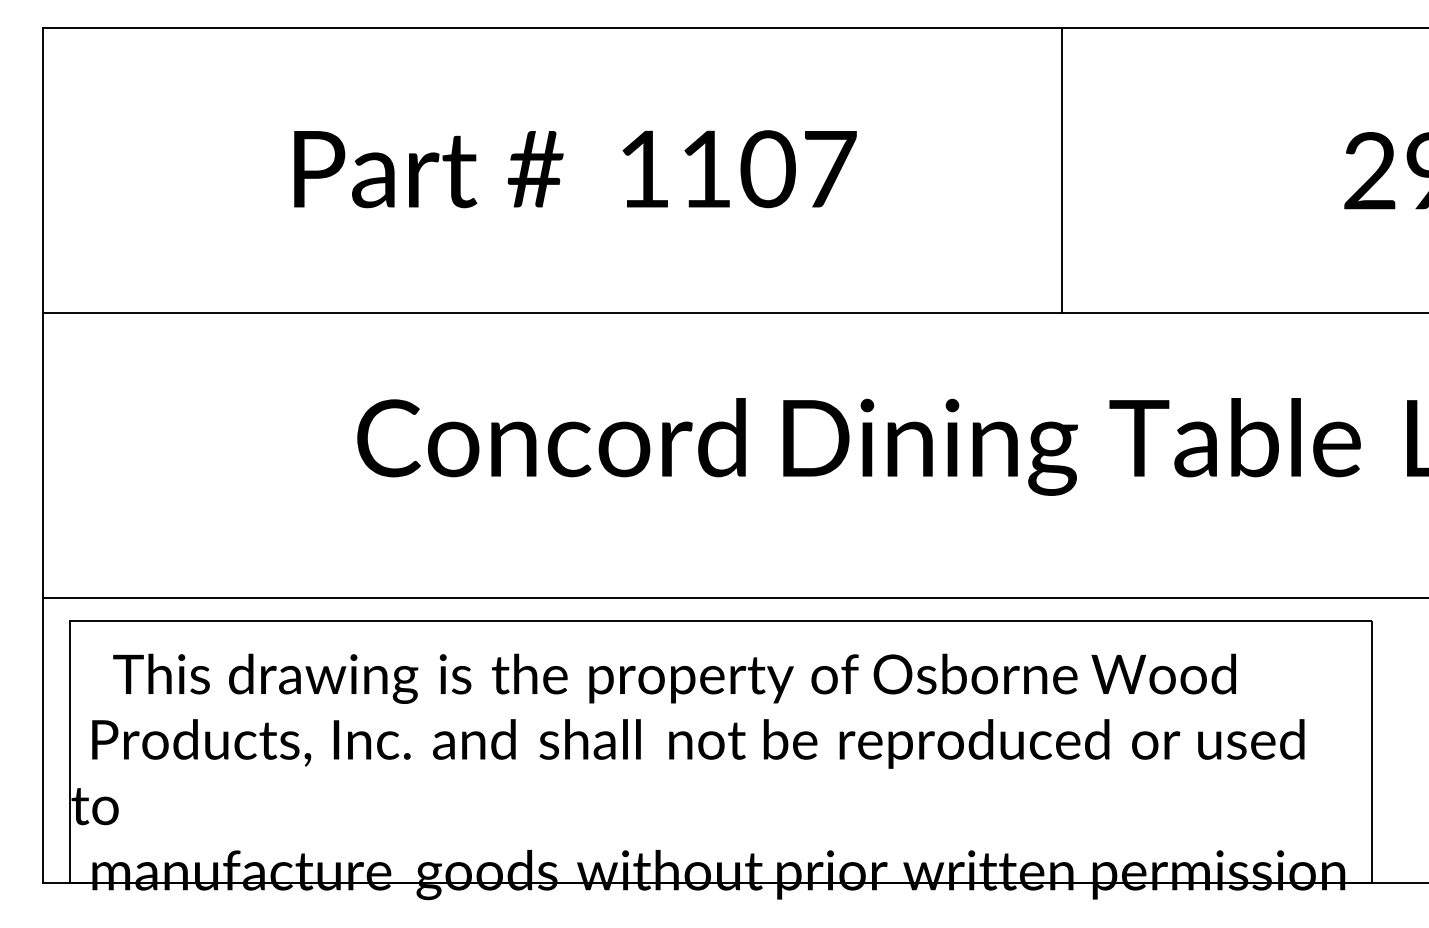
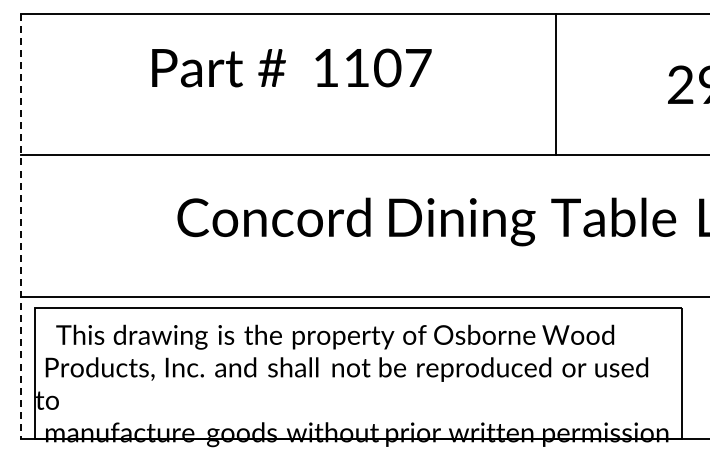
text: (574, 168) -> (291, 67), moved
line: (1061, 170) -> (556, 84), moved
line: (43, 455) -> (21, 226), solid -> dashed

